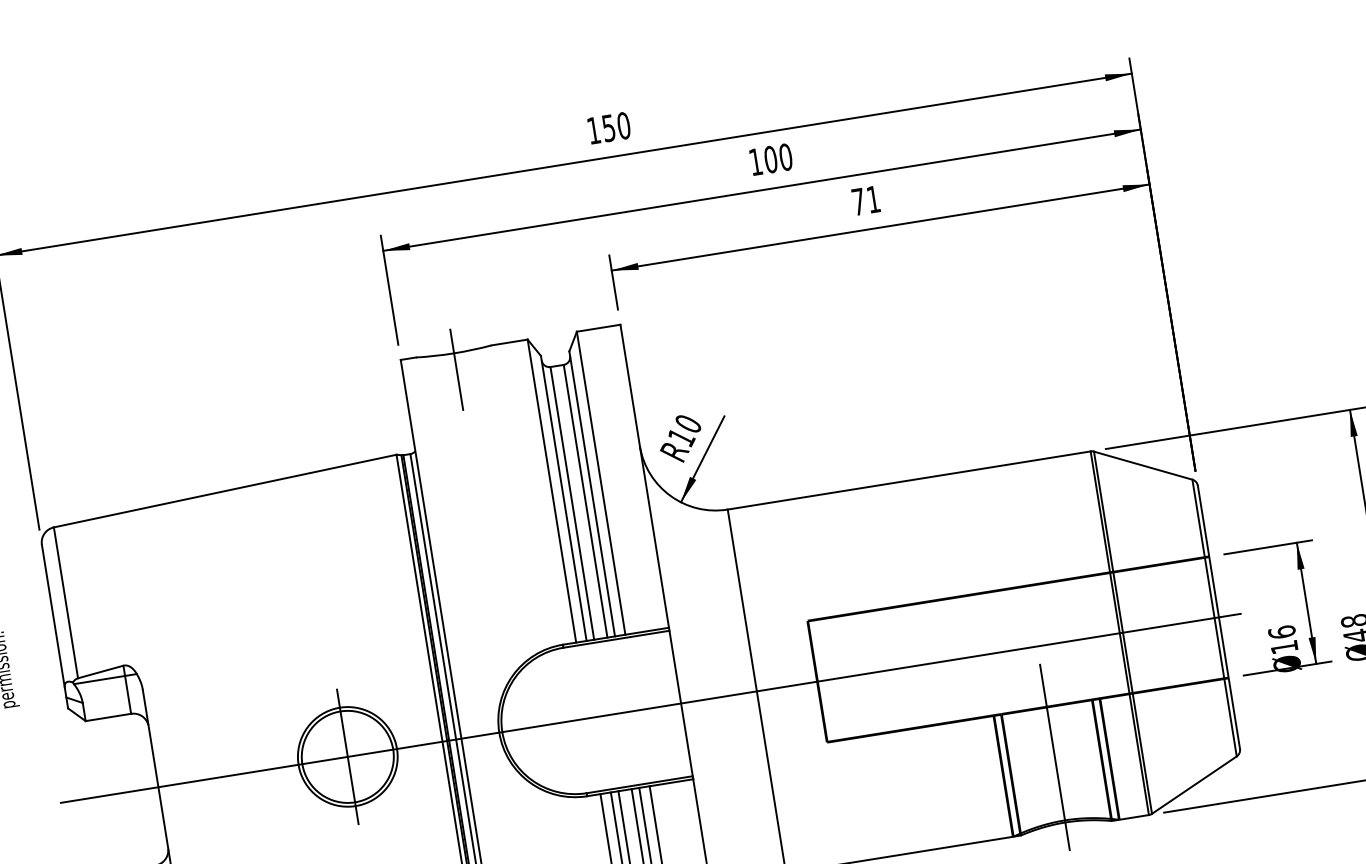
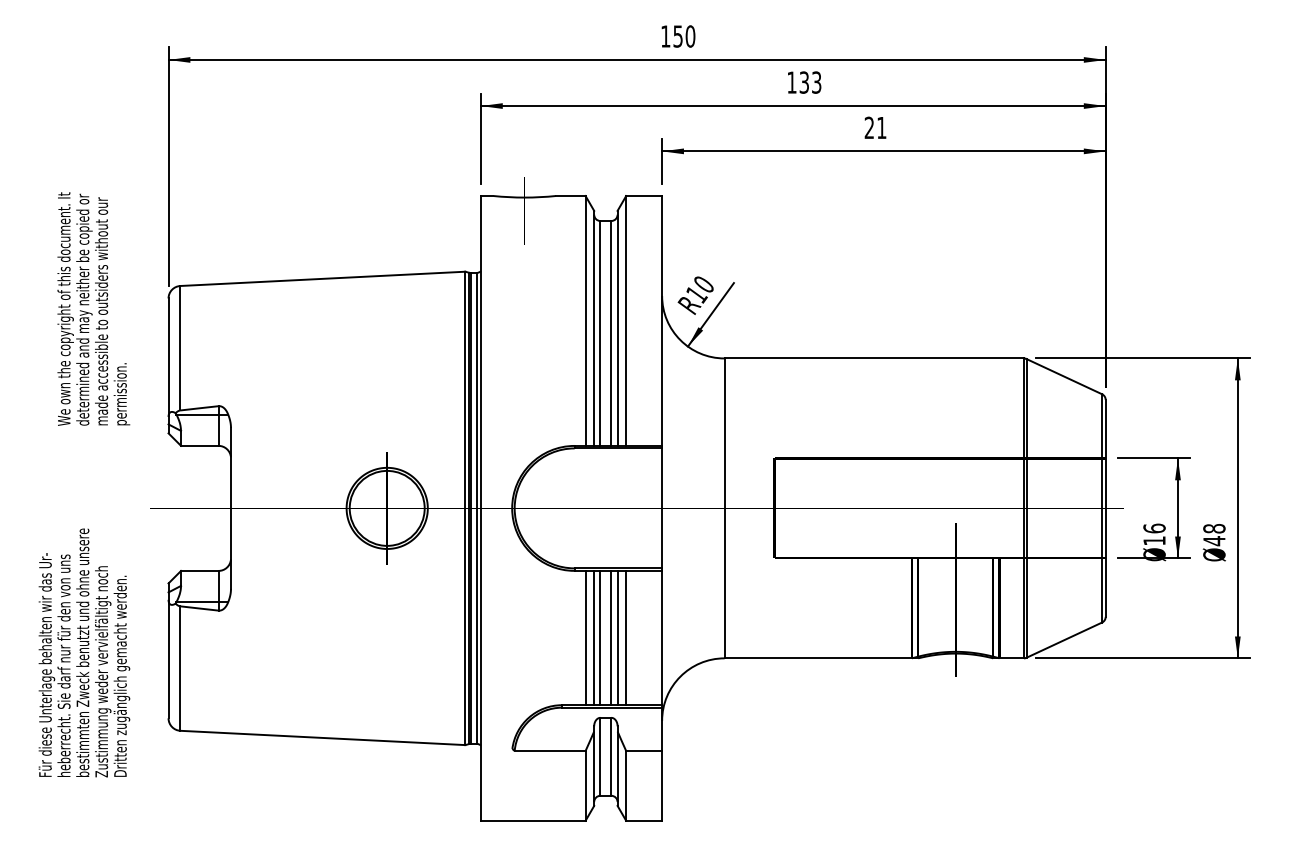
text: (778, 158) -> (810, 82), 100 -> 133
text: (857, 201) -> (868, 127), 71 -> 21

